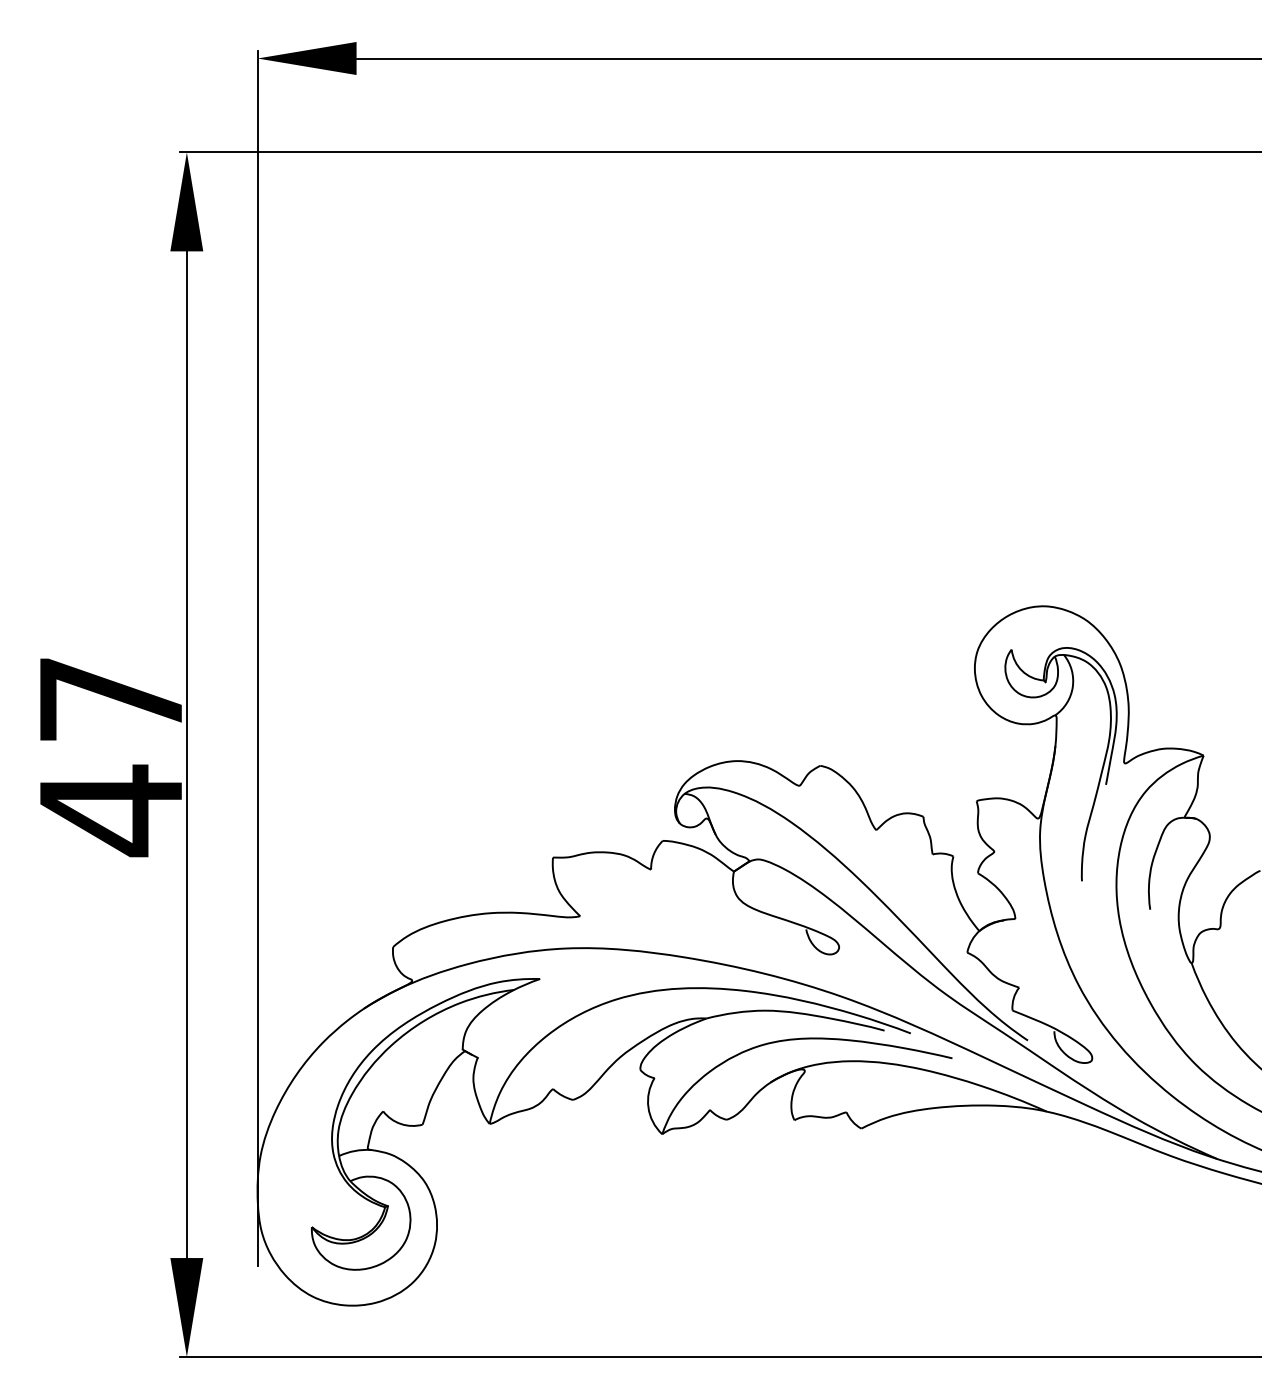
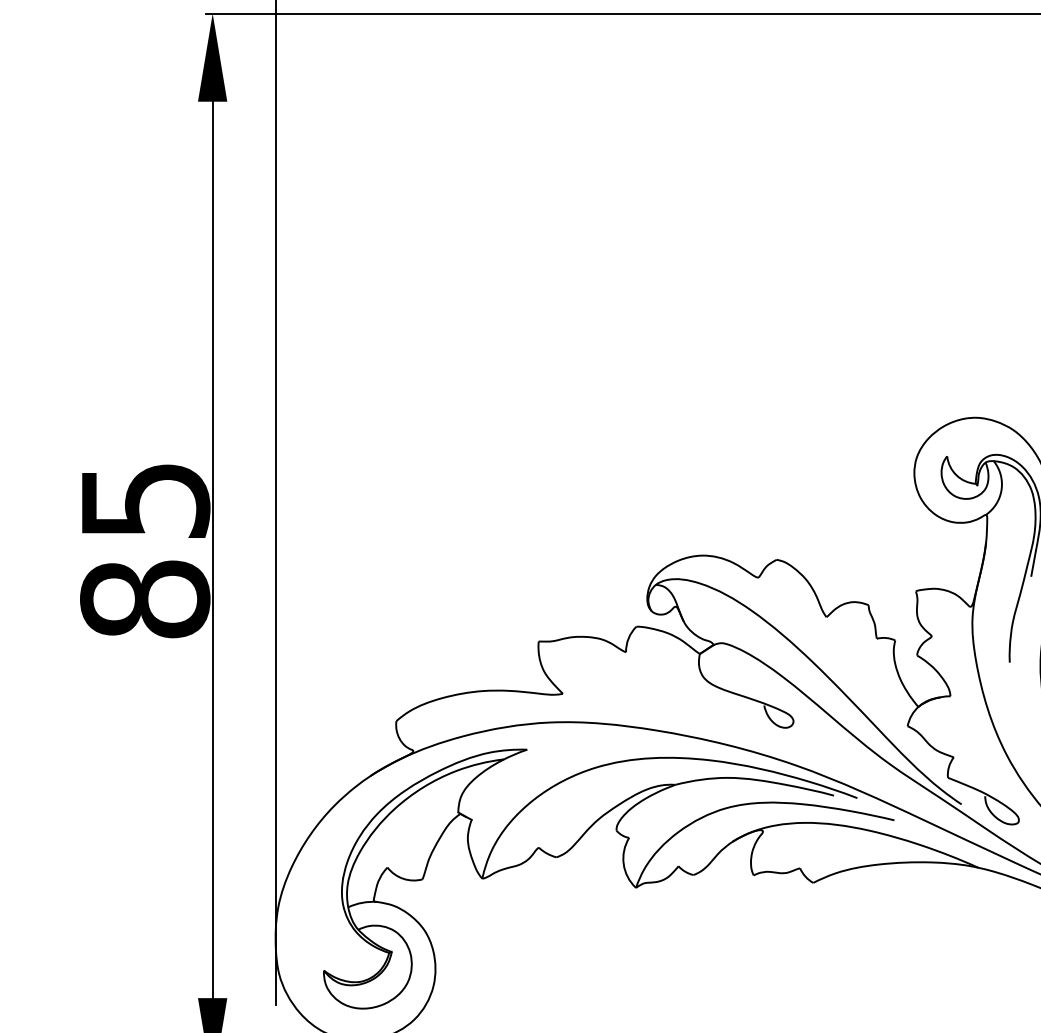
text: (110, 757) -> (144, 552), 47 -> 85

